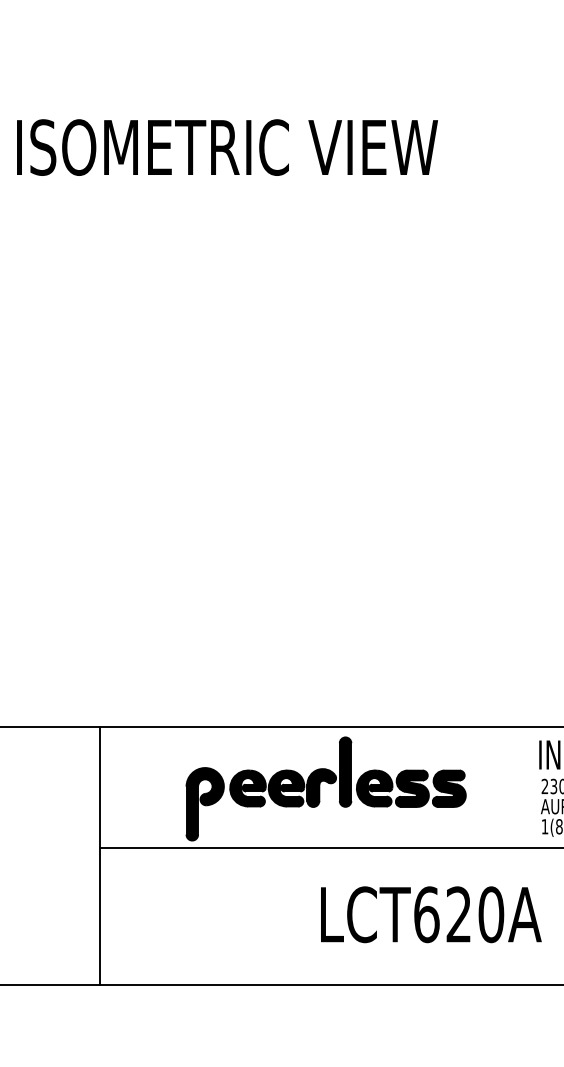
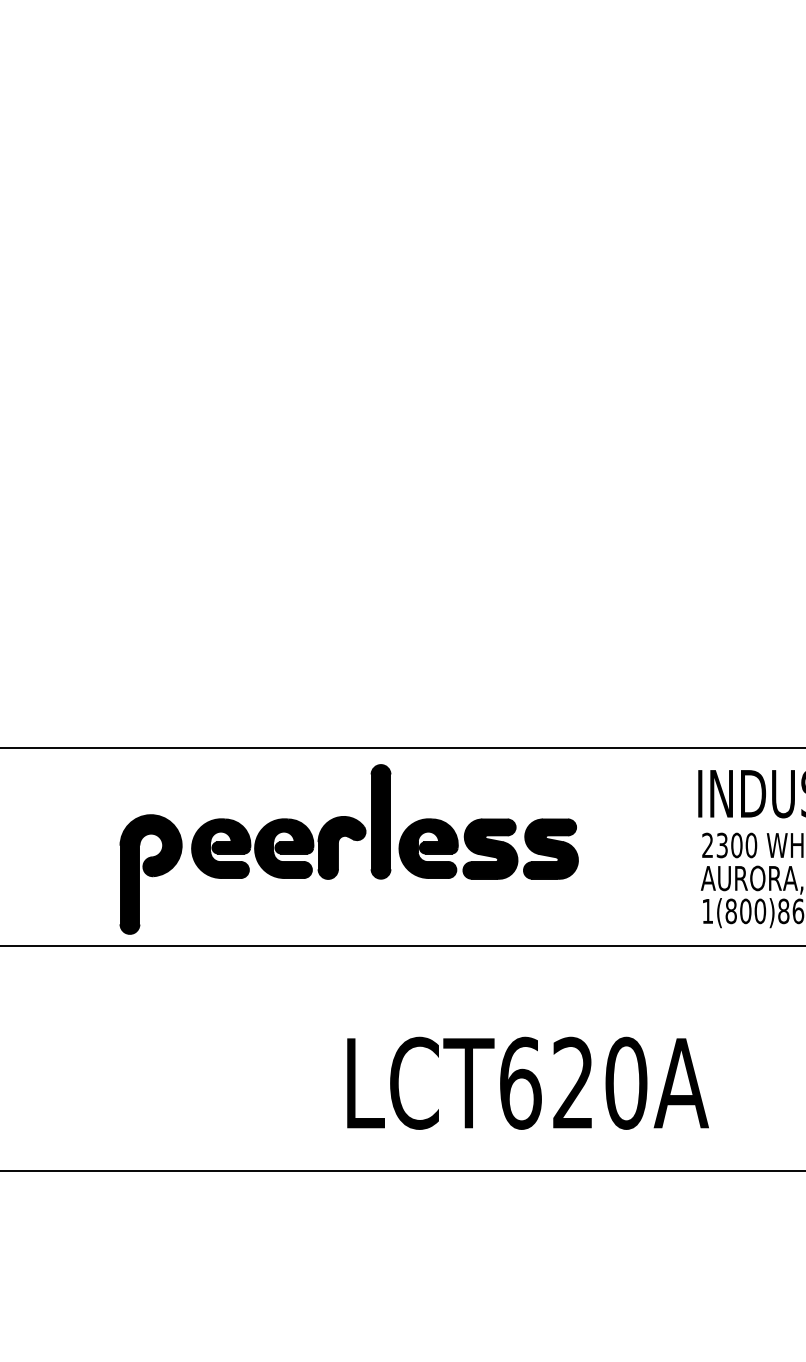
text: (431, 914) -> (528, 1082), moved

